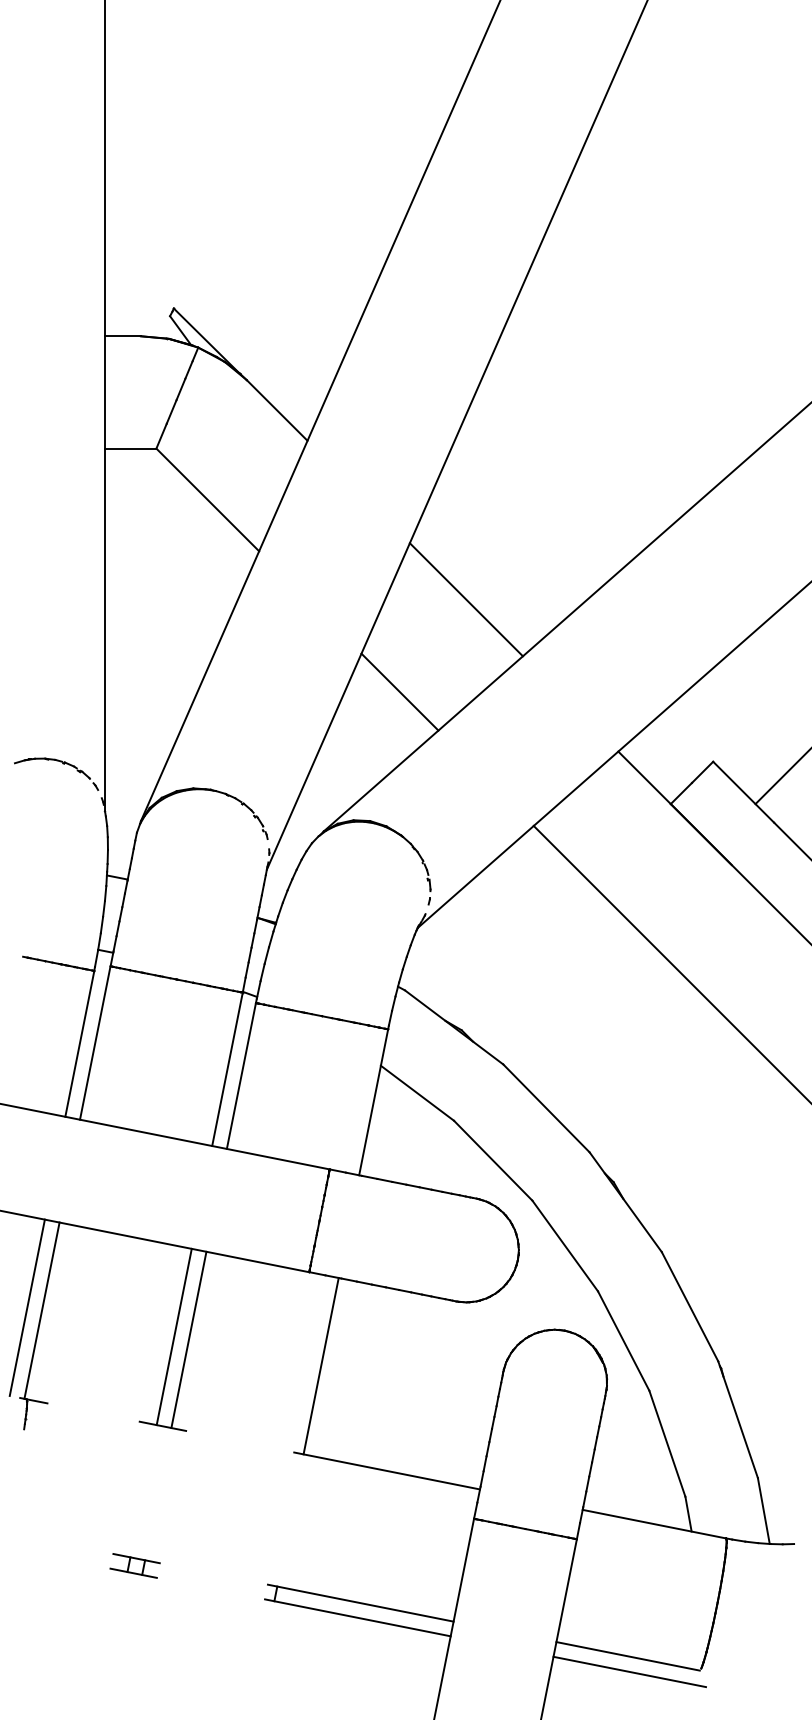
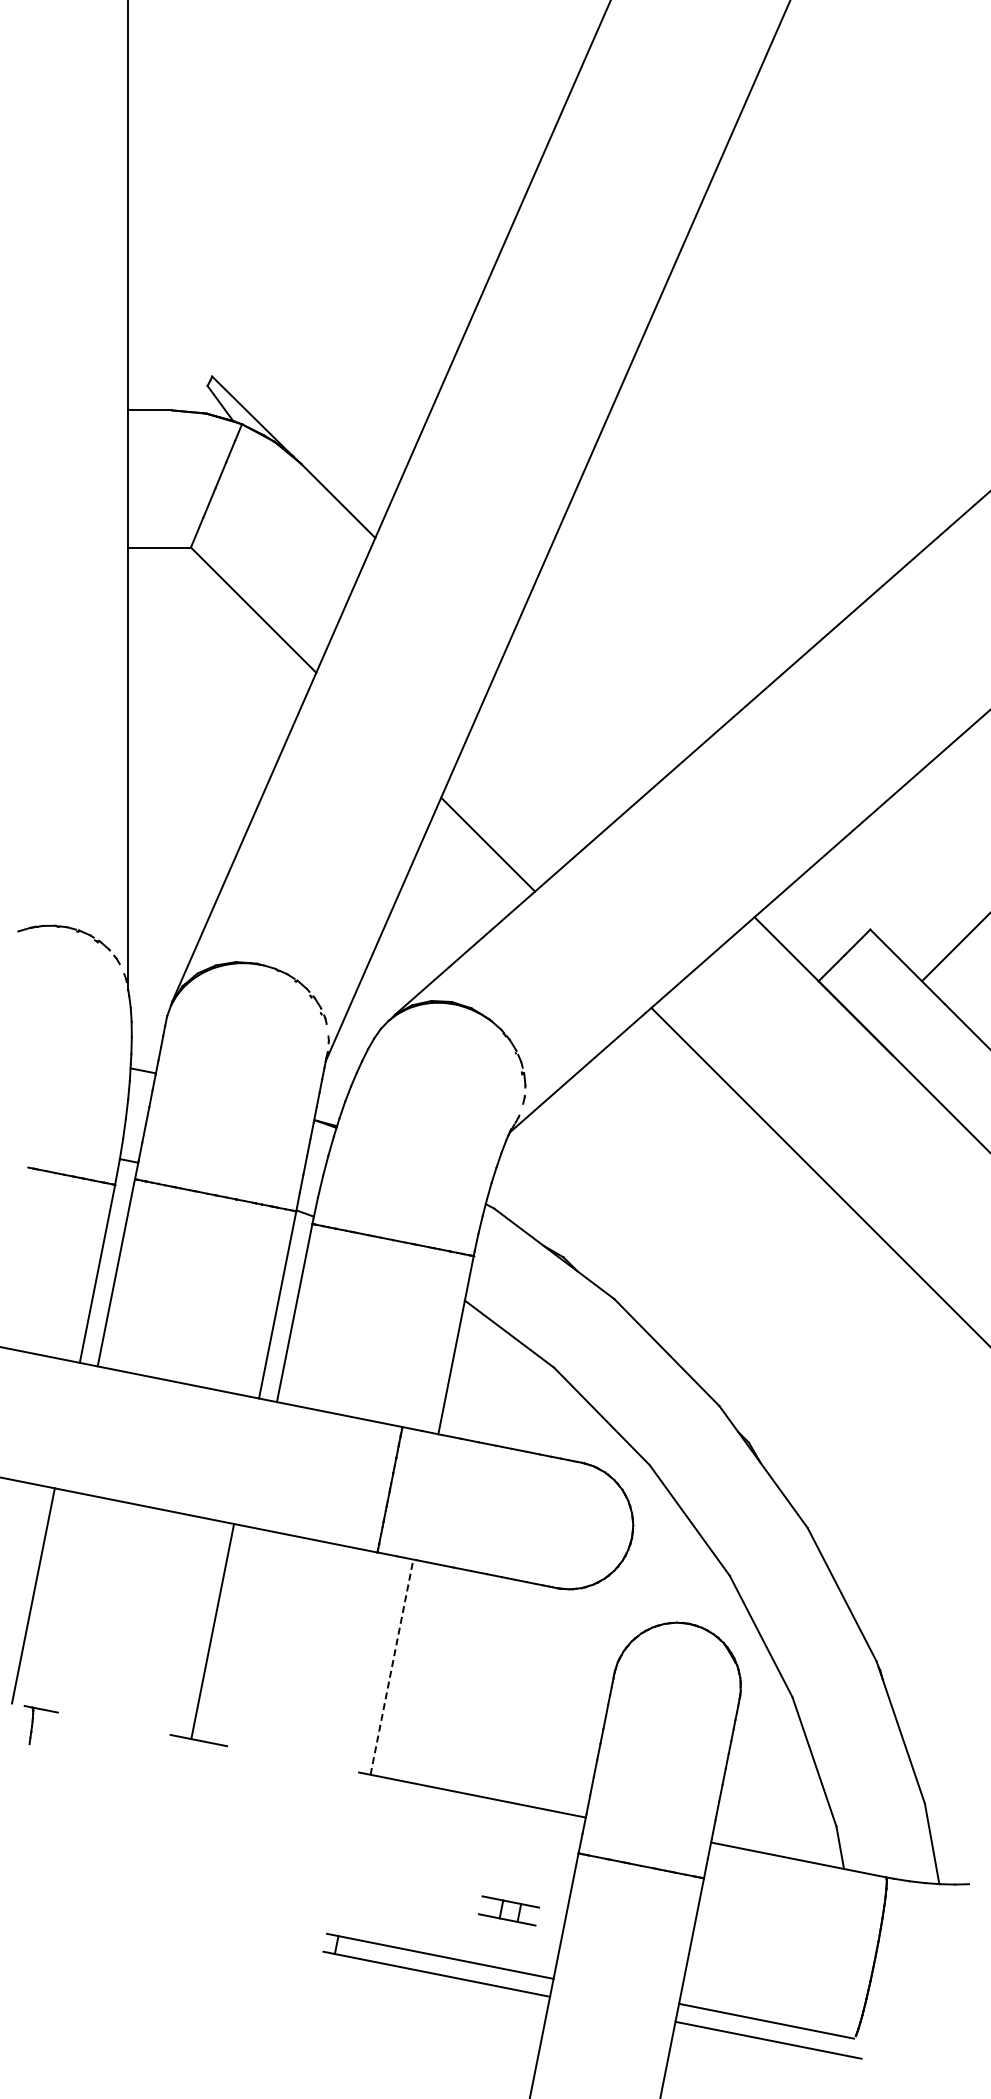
line: (466, 599) -> (569, 731), removed
line: (41, 1309) -> (50, 1598), removed
line: (188, 1339) -> (230, 1634), removed
line: (320, 1366) -> (391, 1667), solid -> dashed
part: (134, 1565) -> (508, 1910), moved

